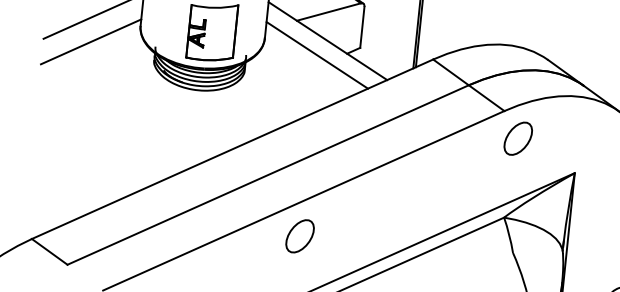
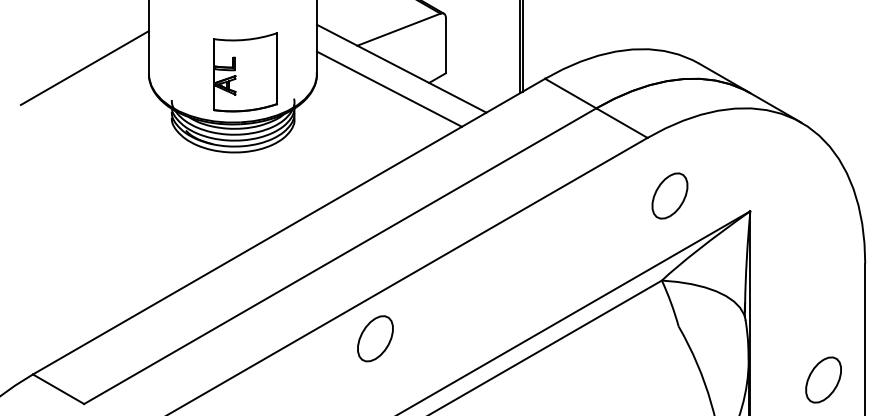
line: (90, 41) -> (84, 102), removed
part: (517, 138) -> (669, 195), moved
part: (300, 236) -> (375, 338), moved

